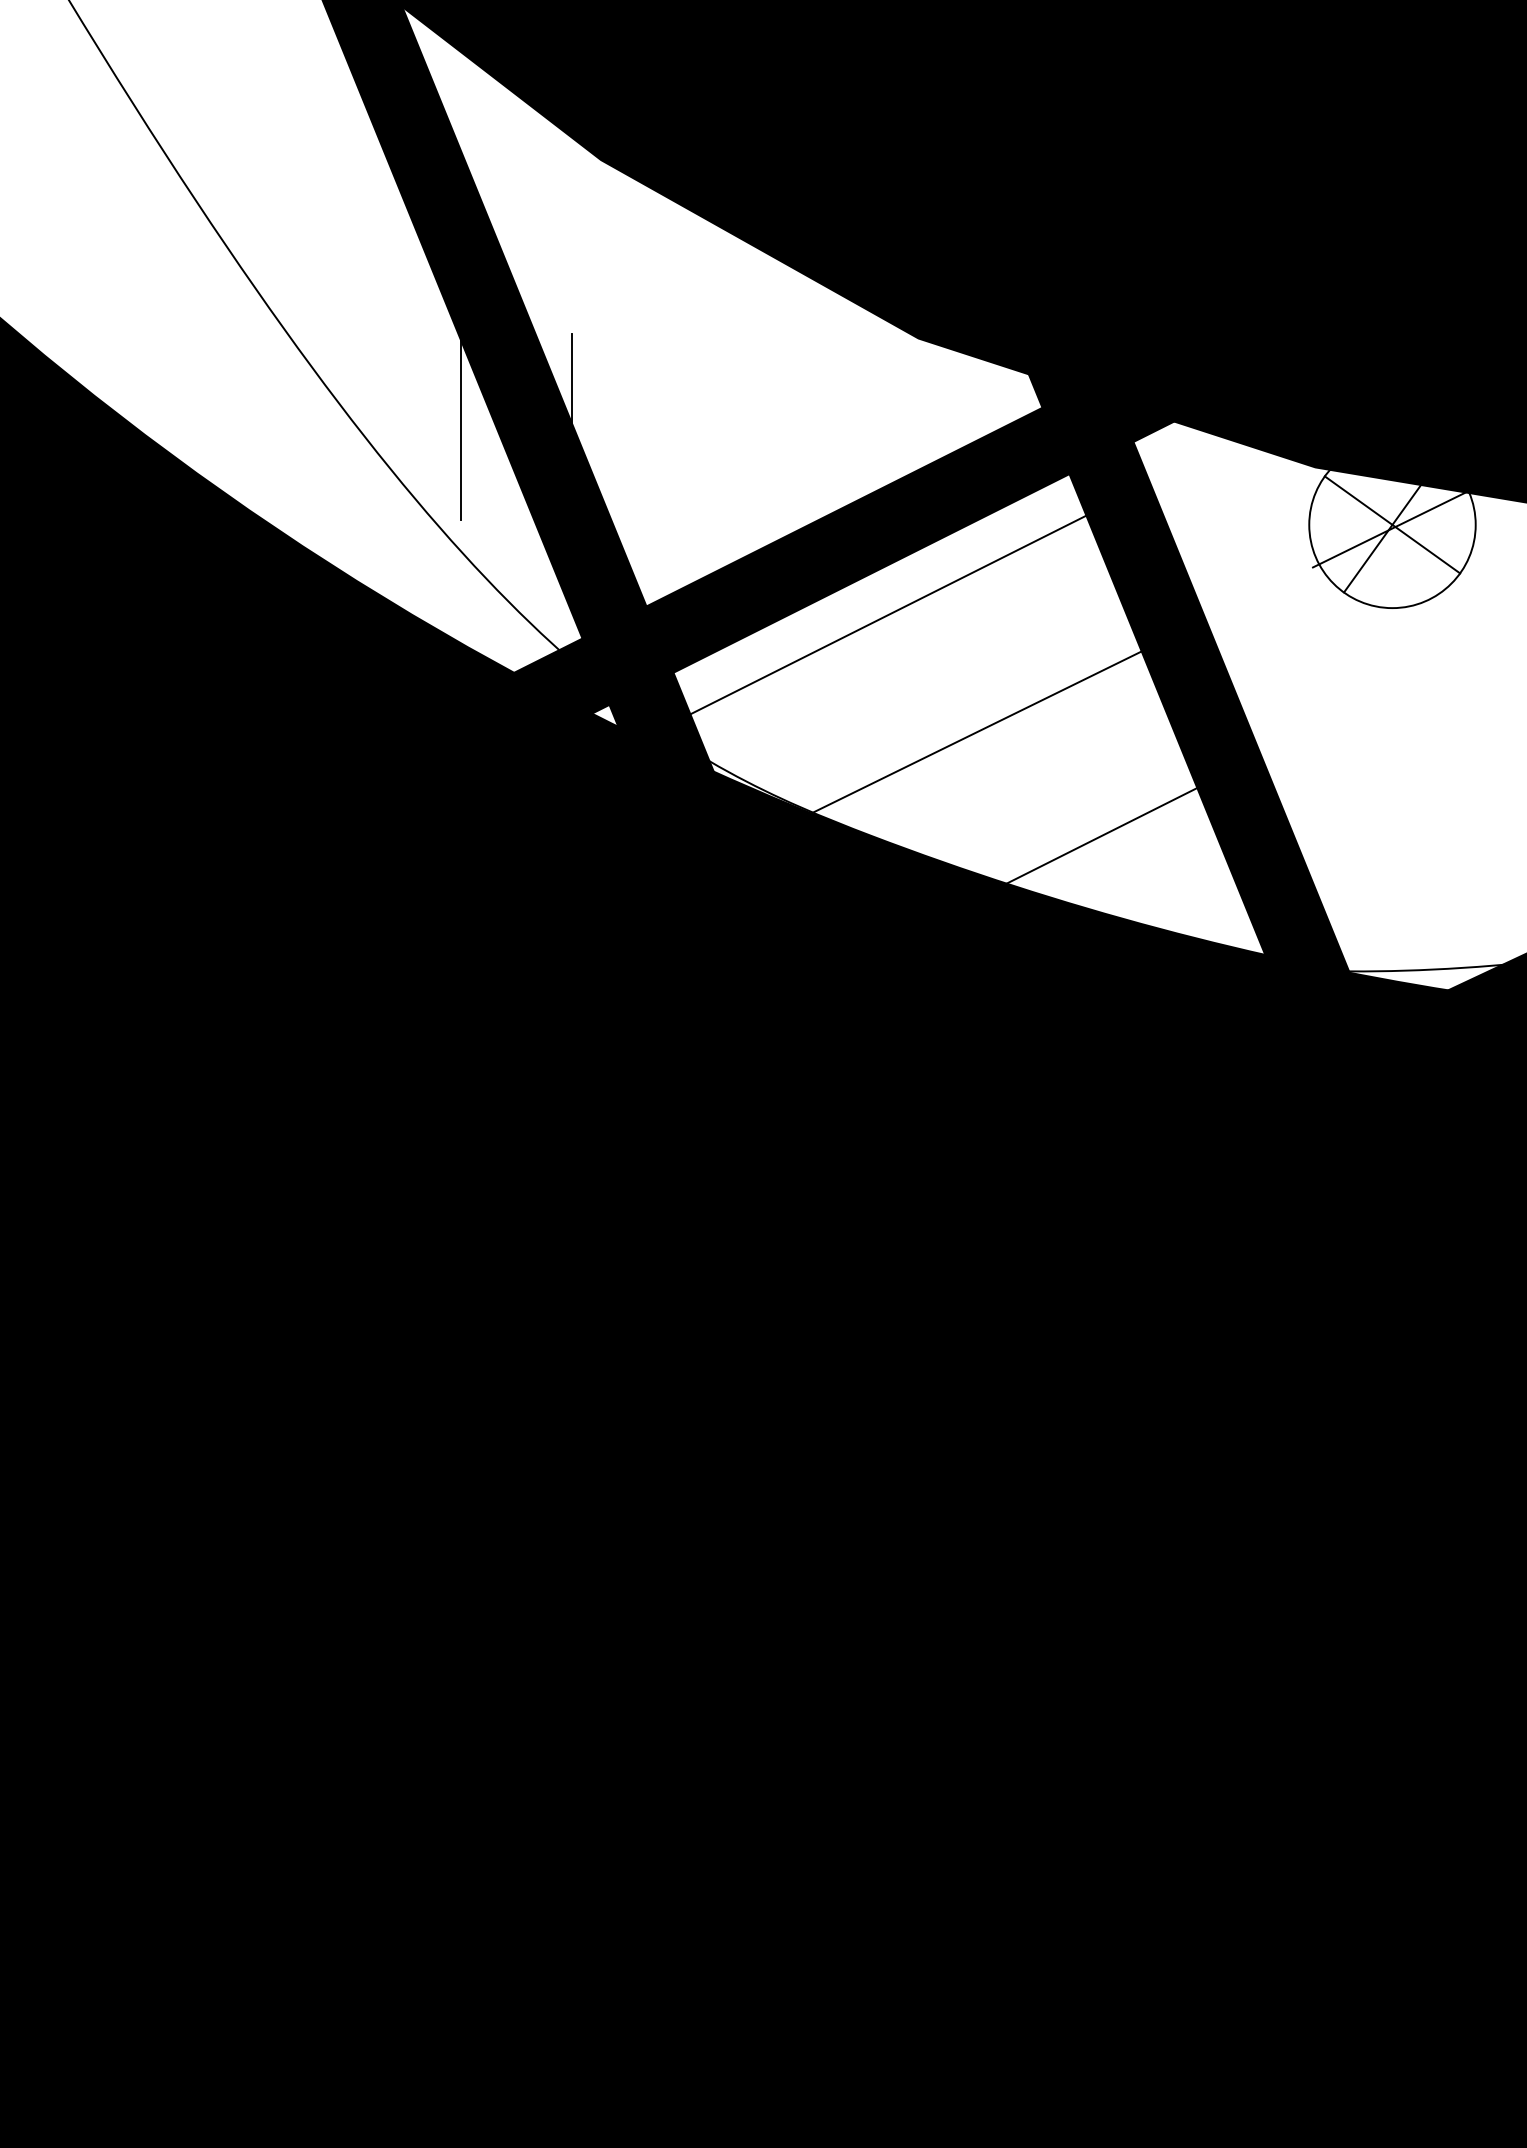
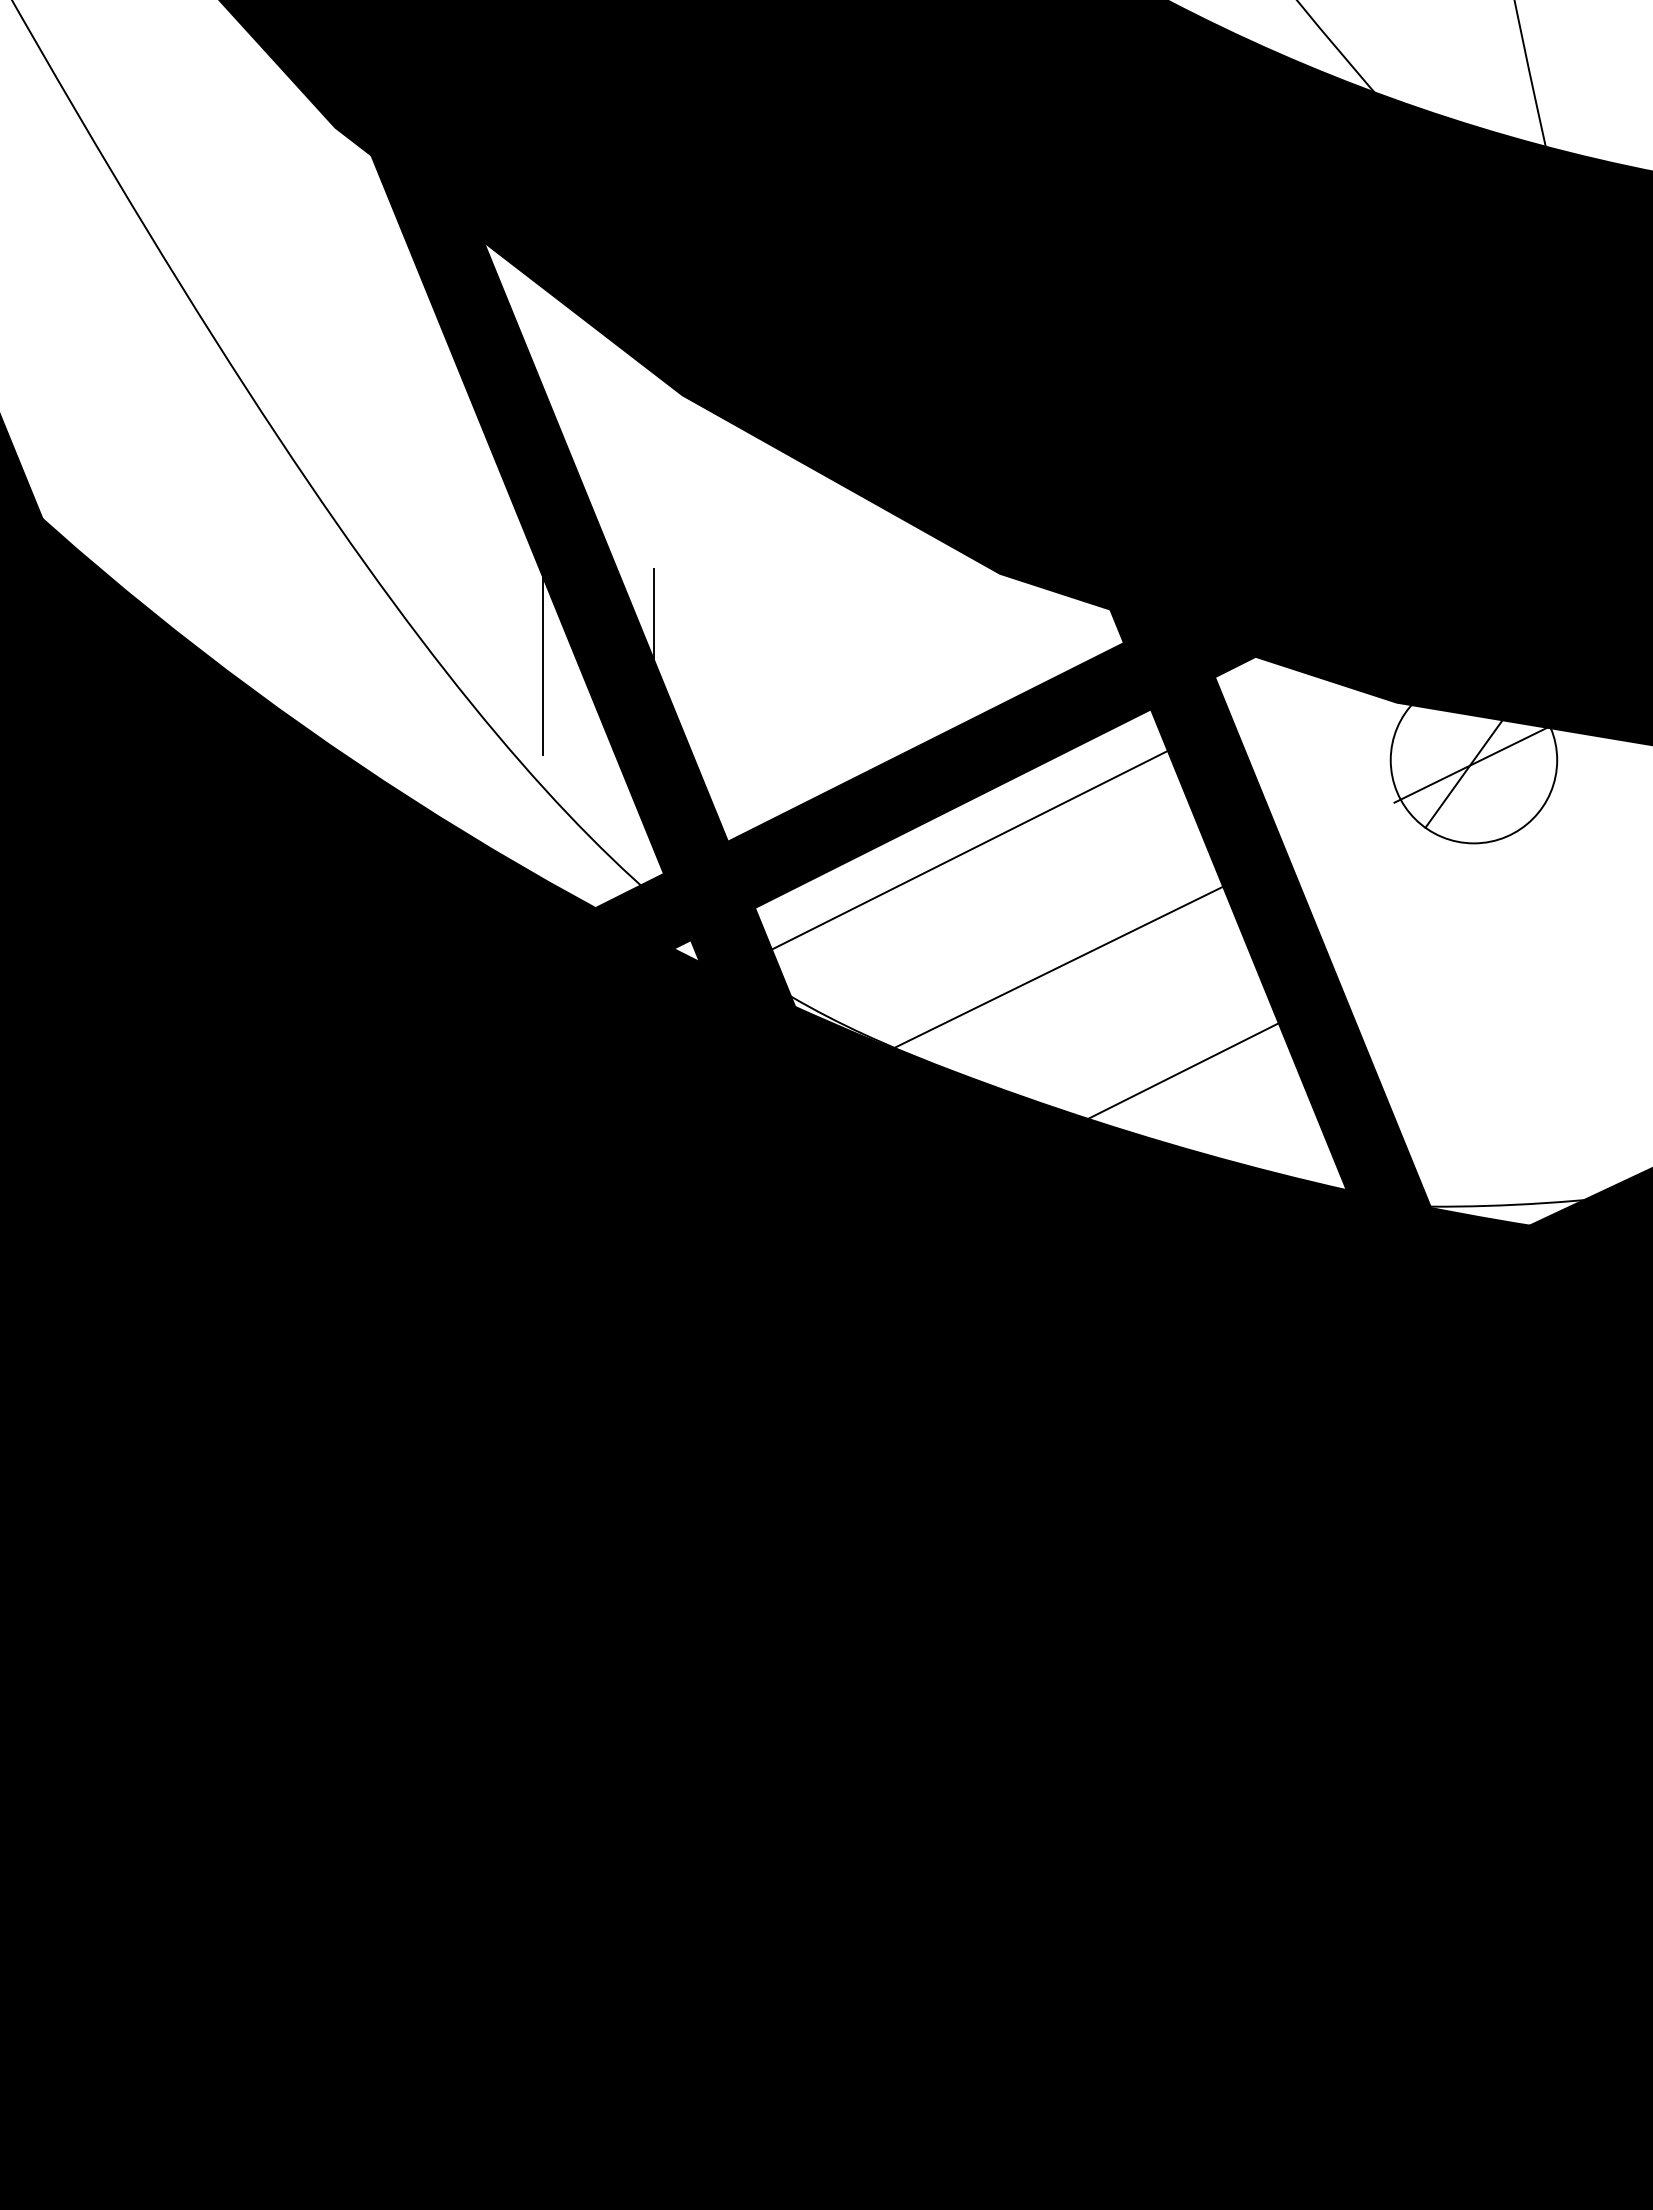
line: (1392, 524) -> (1473, 759), removed

